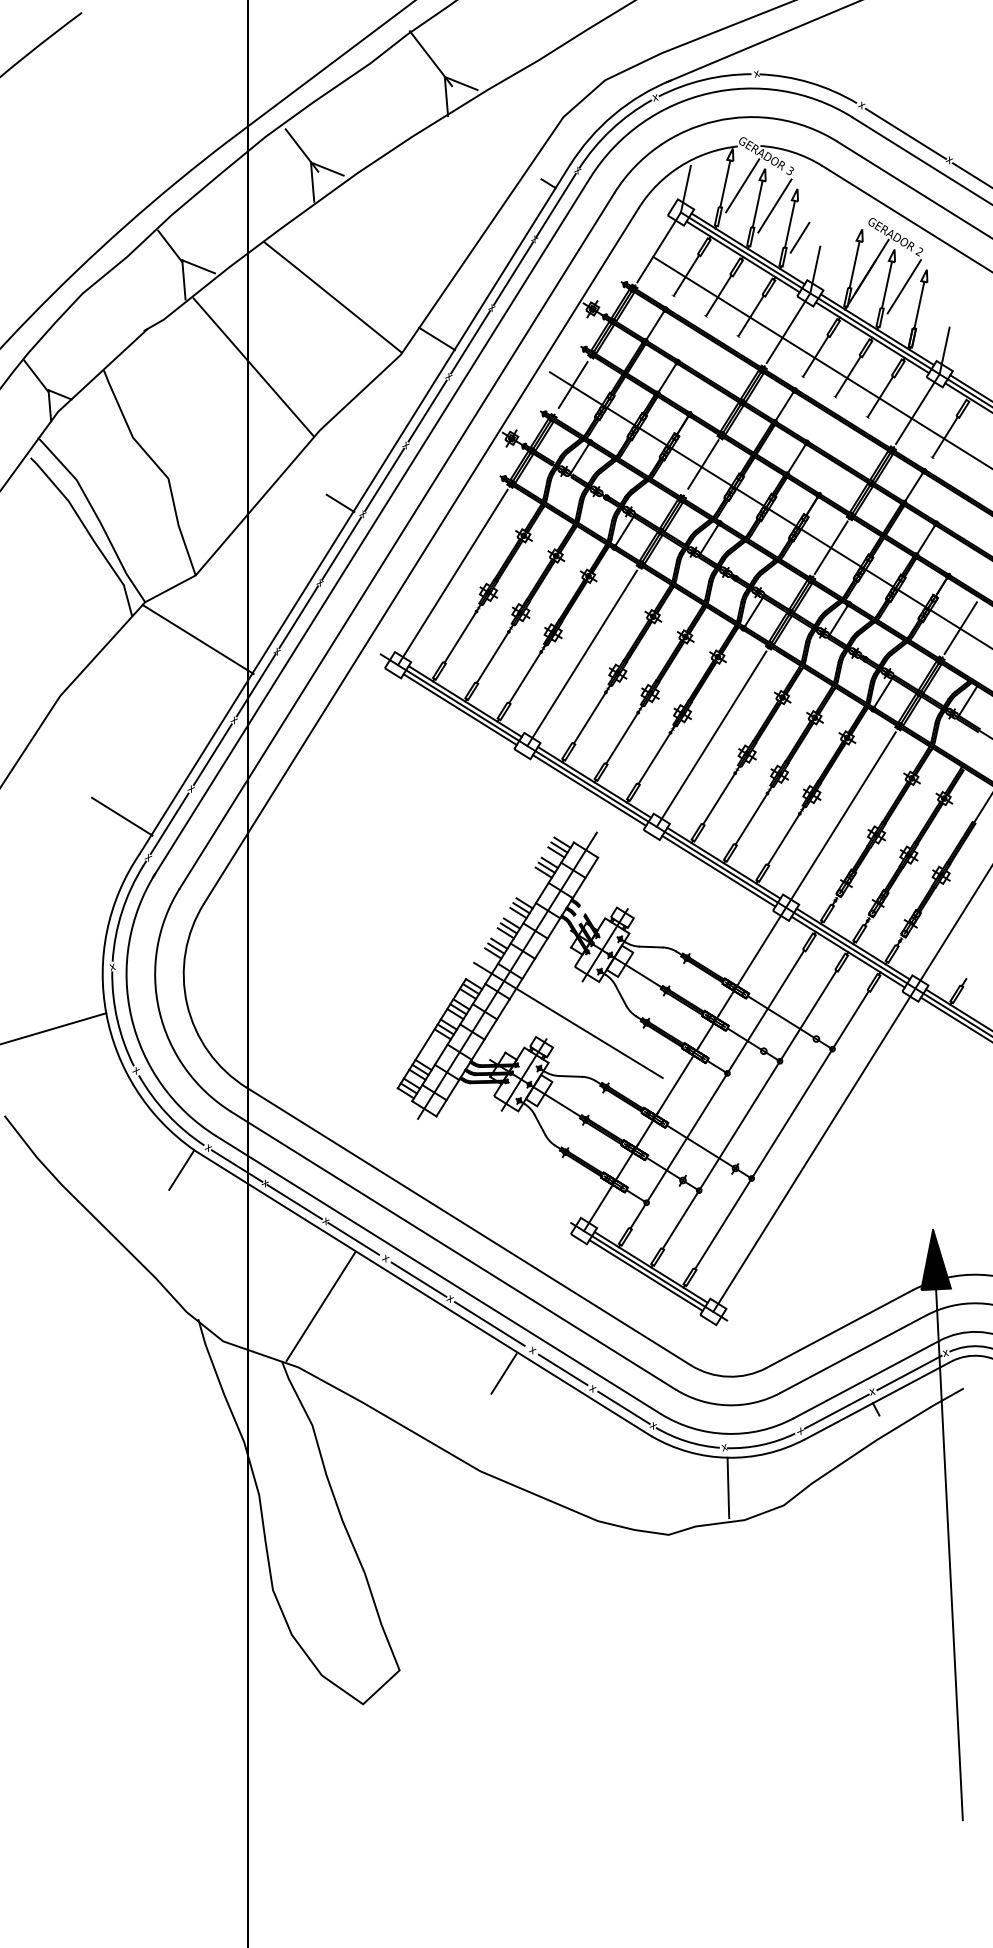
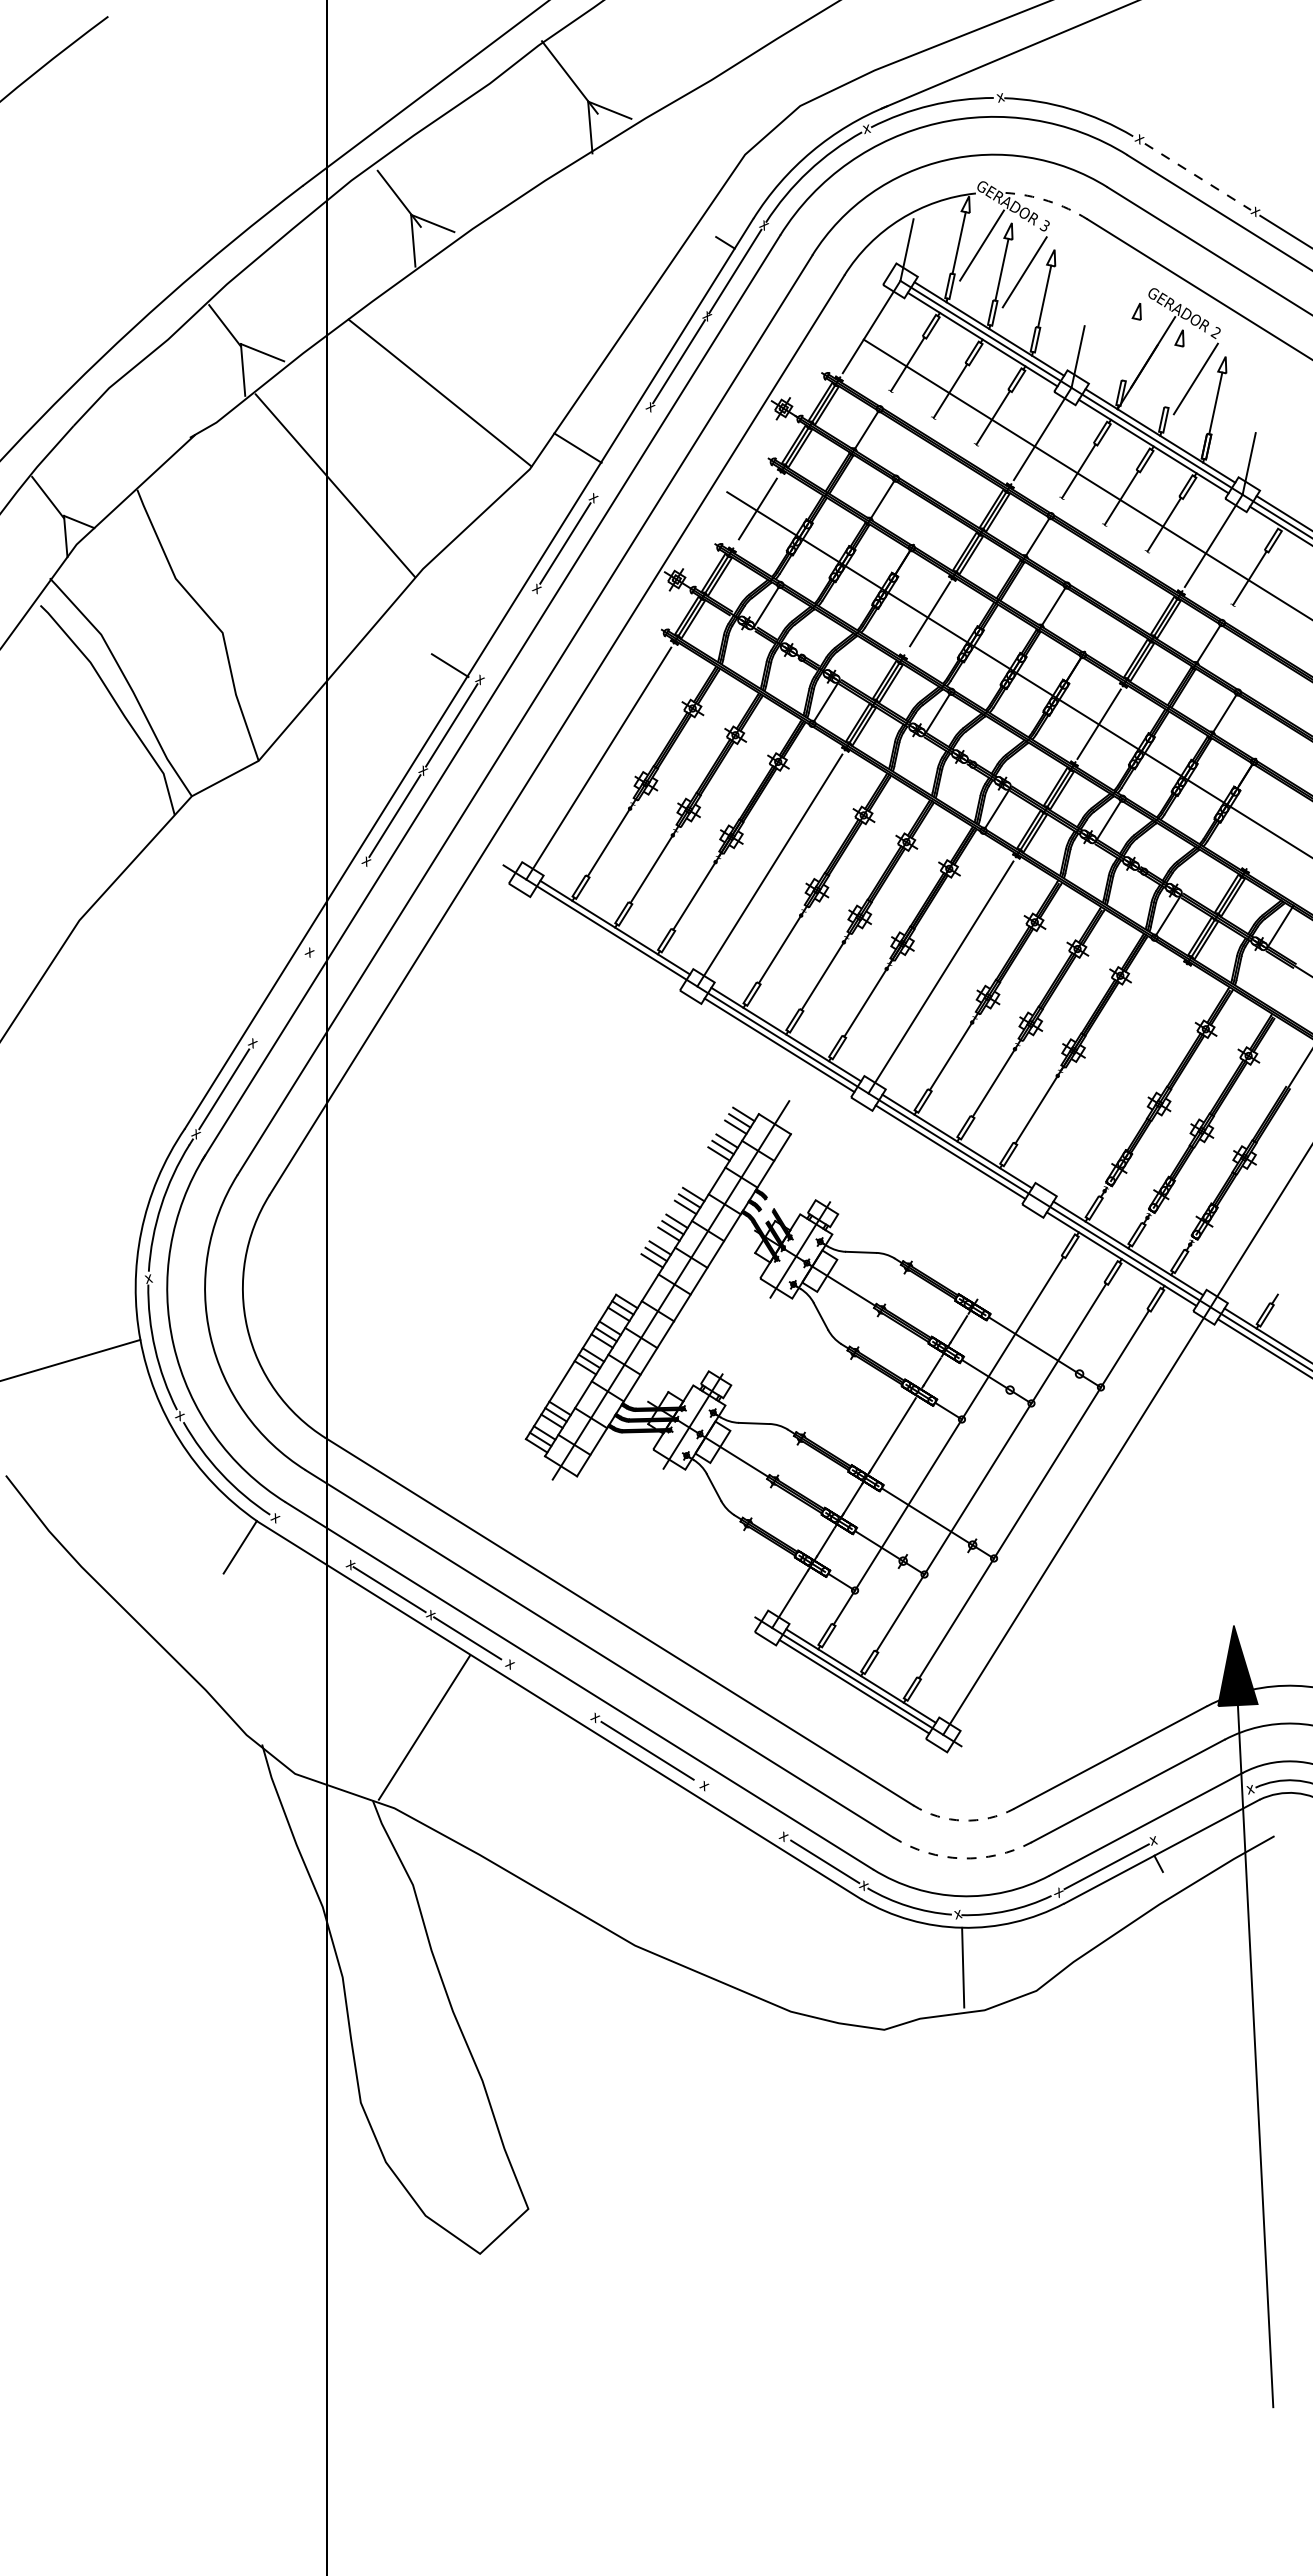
line: (905, 133) -> (1197, 176), solid -> dashed
arc: (792, 152) -> (1048, 201), solid -> dashed
line: (799, 237) -> (1057, 314), removed
line: (854, 264) -> (1129, 349), removed
line: (886, 284) -> (1172, 376), removed
line: (470, 342) -> (622, 452), removed
line: (384, 479) -> (508, 634), removed
line: (960, 628) -> (1270, 830), removed
line: (197, 639) -> (261, 845), removed
line: (256, 685) -> (338, 906), removed
line: (460, 709) -> (608, 938), removed
line: (212, 754) -> (281, 997), removed
line: (122, 816) -> (161, 1079), removed
line: (817, 856) -> (1081, 1132), removed
line: (568, 1020) -> (751, 1349), removed
line: (237, 1165) -> (313, 1541), removed
line: (418, 1279) -> (553, 1691), removed
line: (563, 1369) -> (744, 1811), removed
line: (909, 1372) -> (1202, 1815), removed
line: (503, 1373) -> (665, 1816), removed
arc: (728, 1376) -> (963, 1820), solid -> dashed
arc: (727, 1405) -> (961, 1858), solid -> dashed

